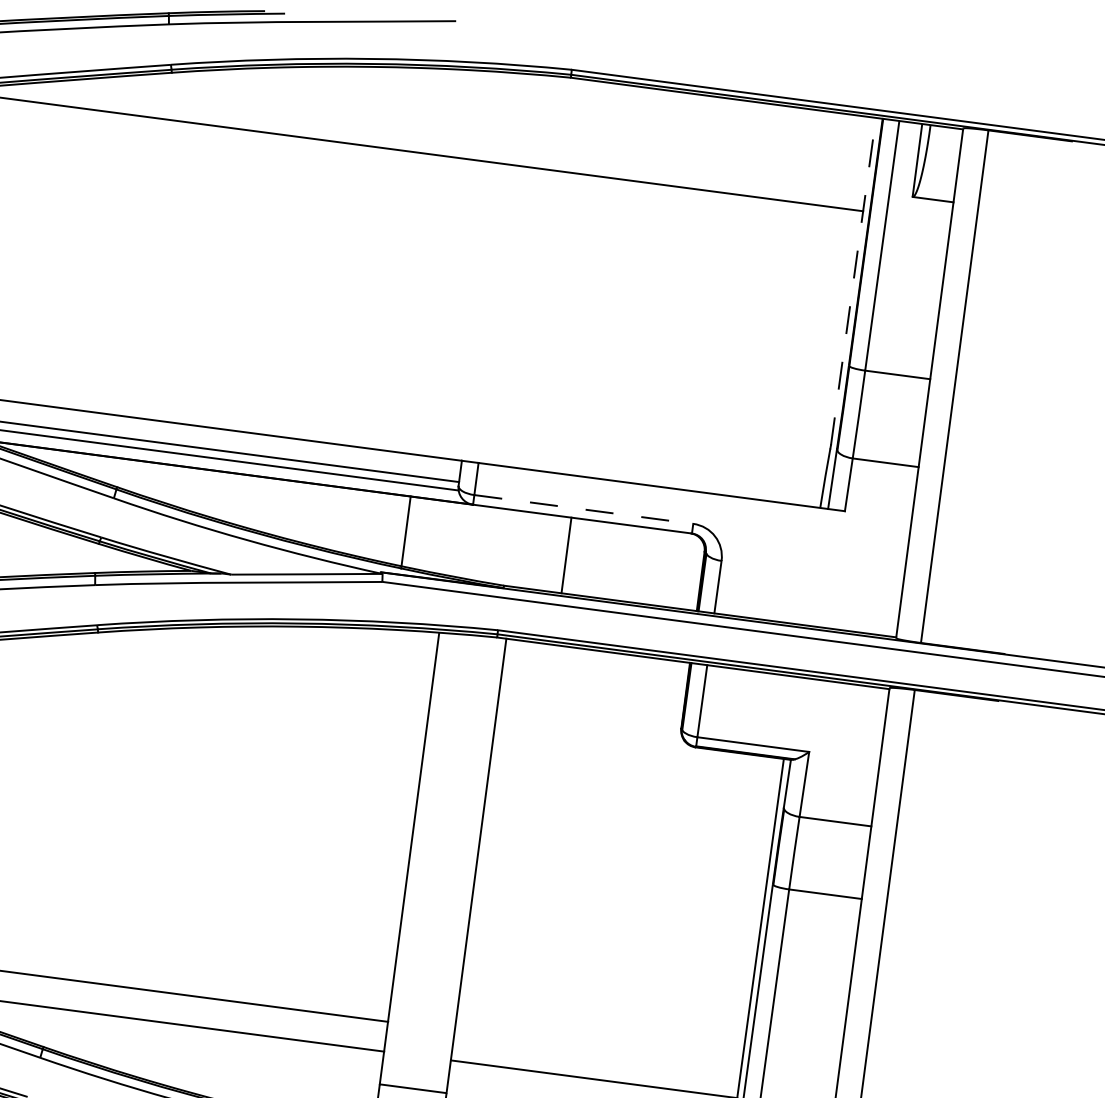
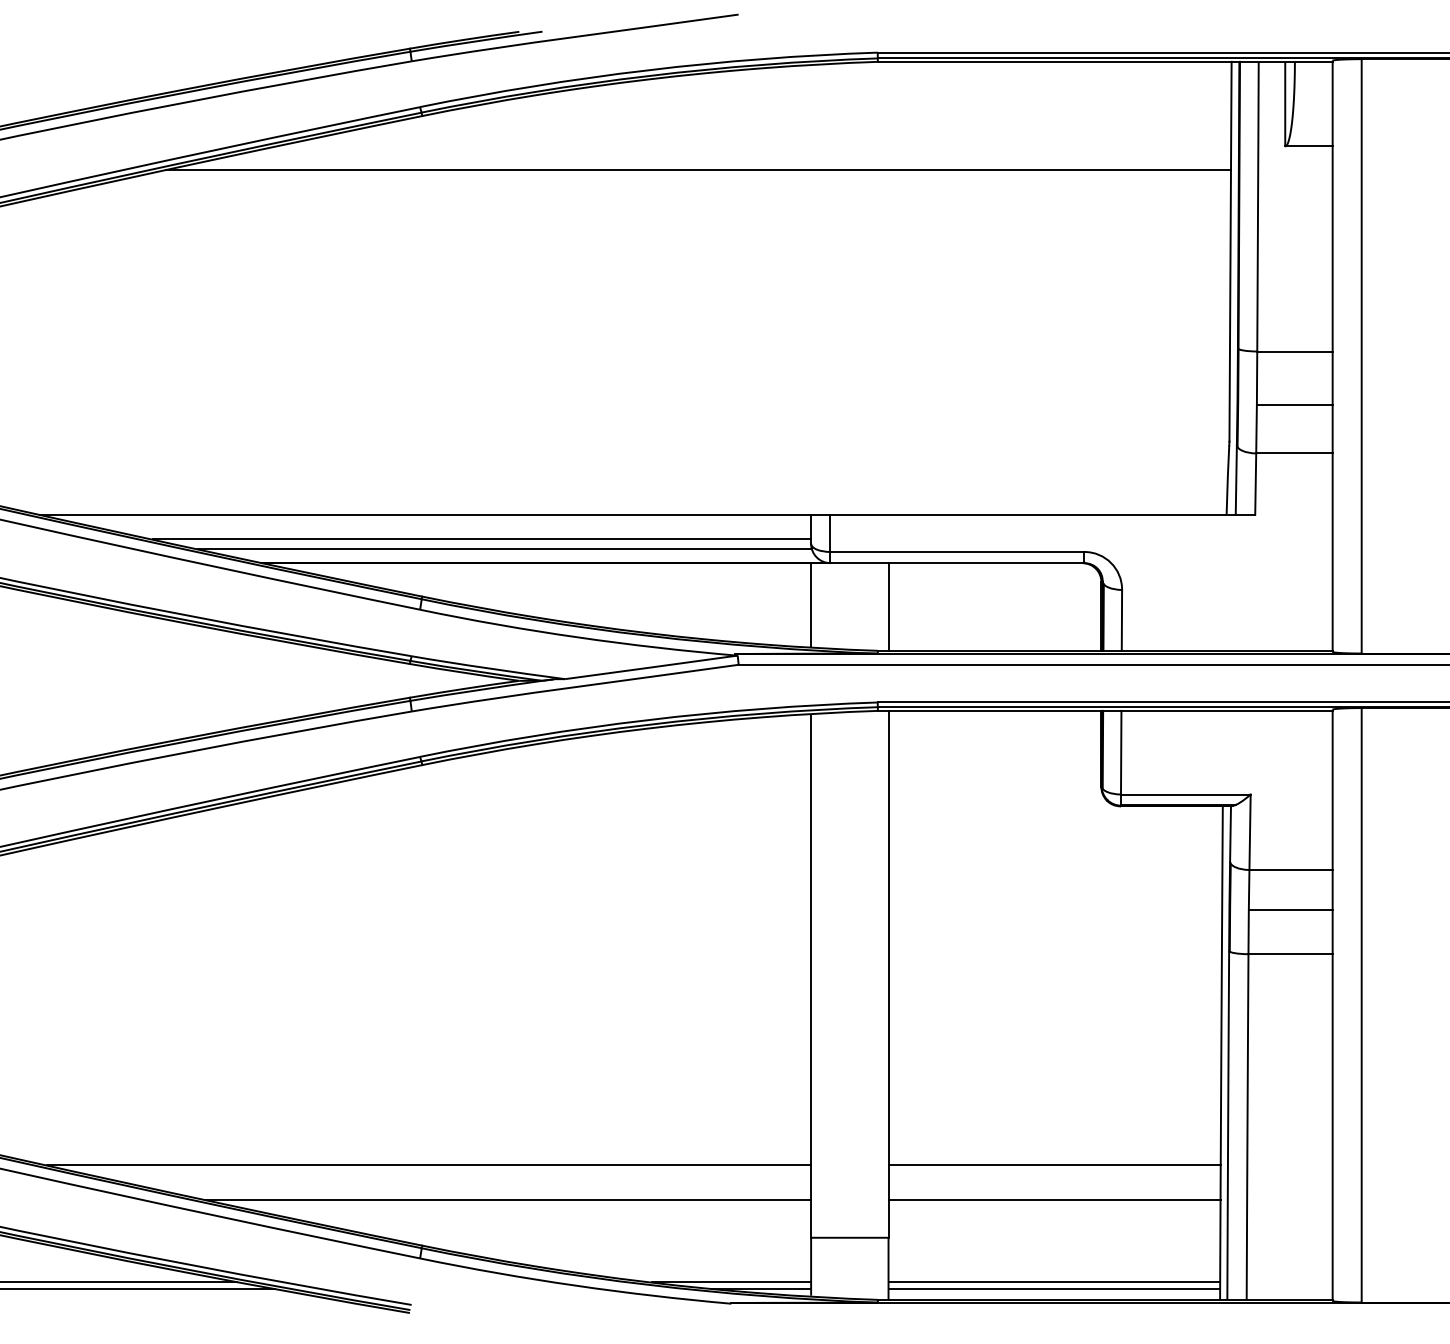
line: (853, 281) -> (1230, 251), dashed -> solid
line: (891, 421) -> (1294, 405), added
line: (583, 509) -> (957, 551), dashed -> solid
line: (406, 532) -> (811, 604), moved
line: (566, 555) -> (888, 606), moved
line: (830, 856) -> (1290, 910), added
line: (597, 1049) -> (1054, 1165), added

